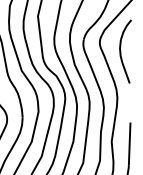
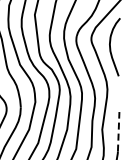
line: (129, 143) -> (118, 131), solid -> dashed

